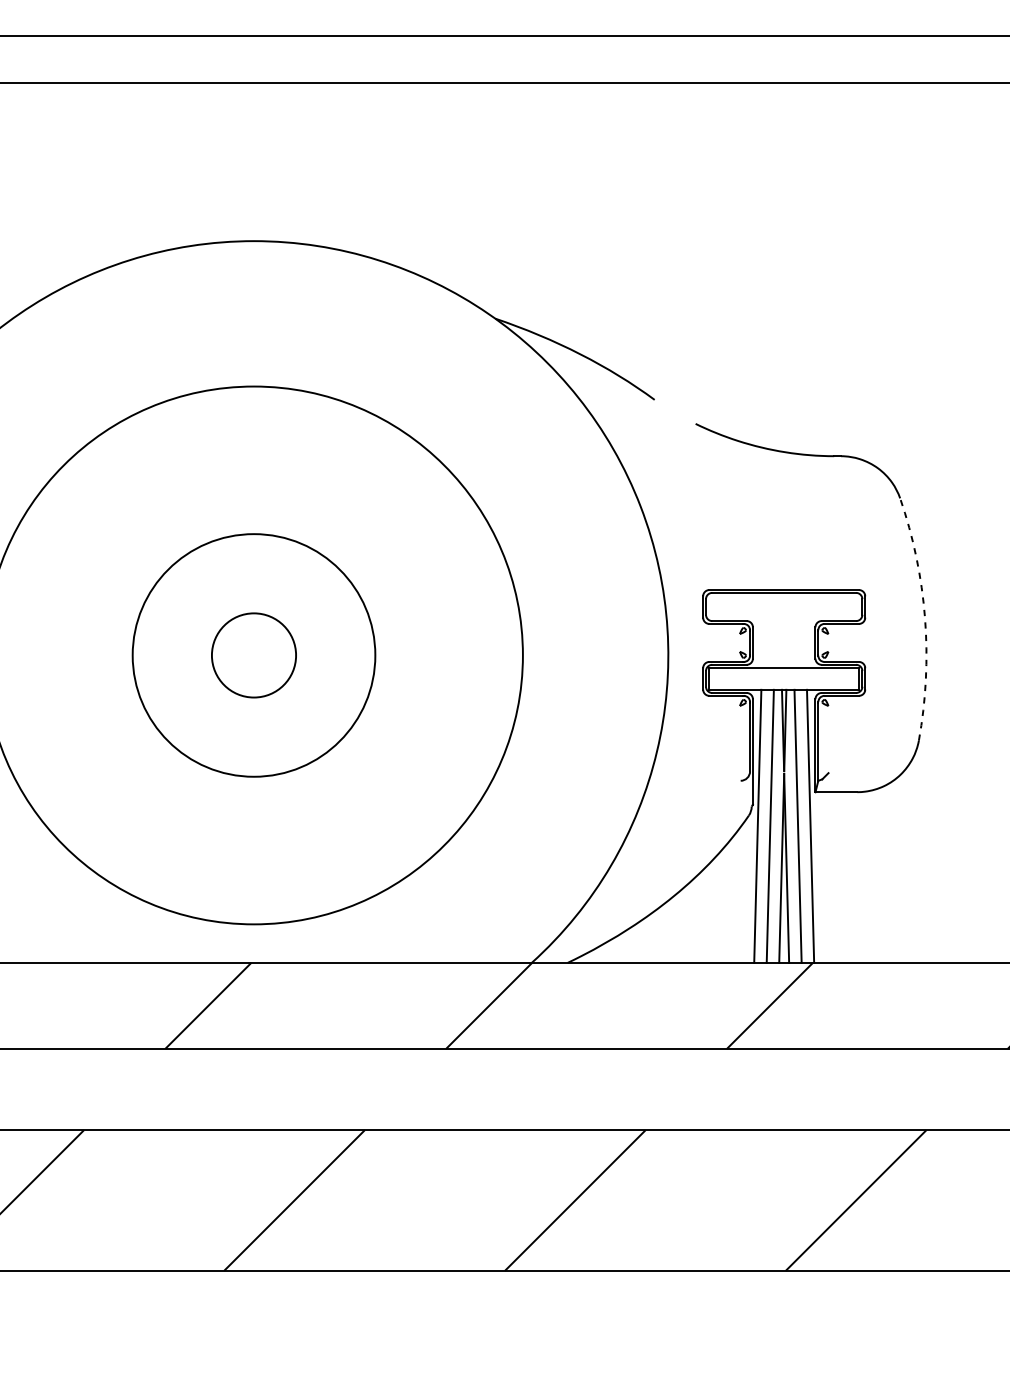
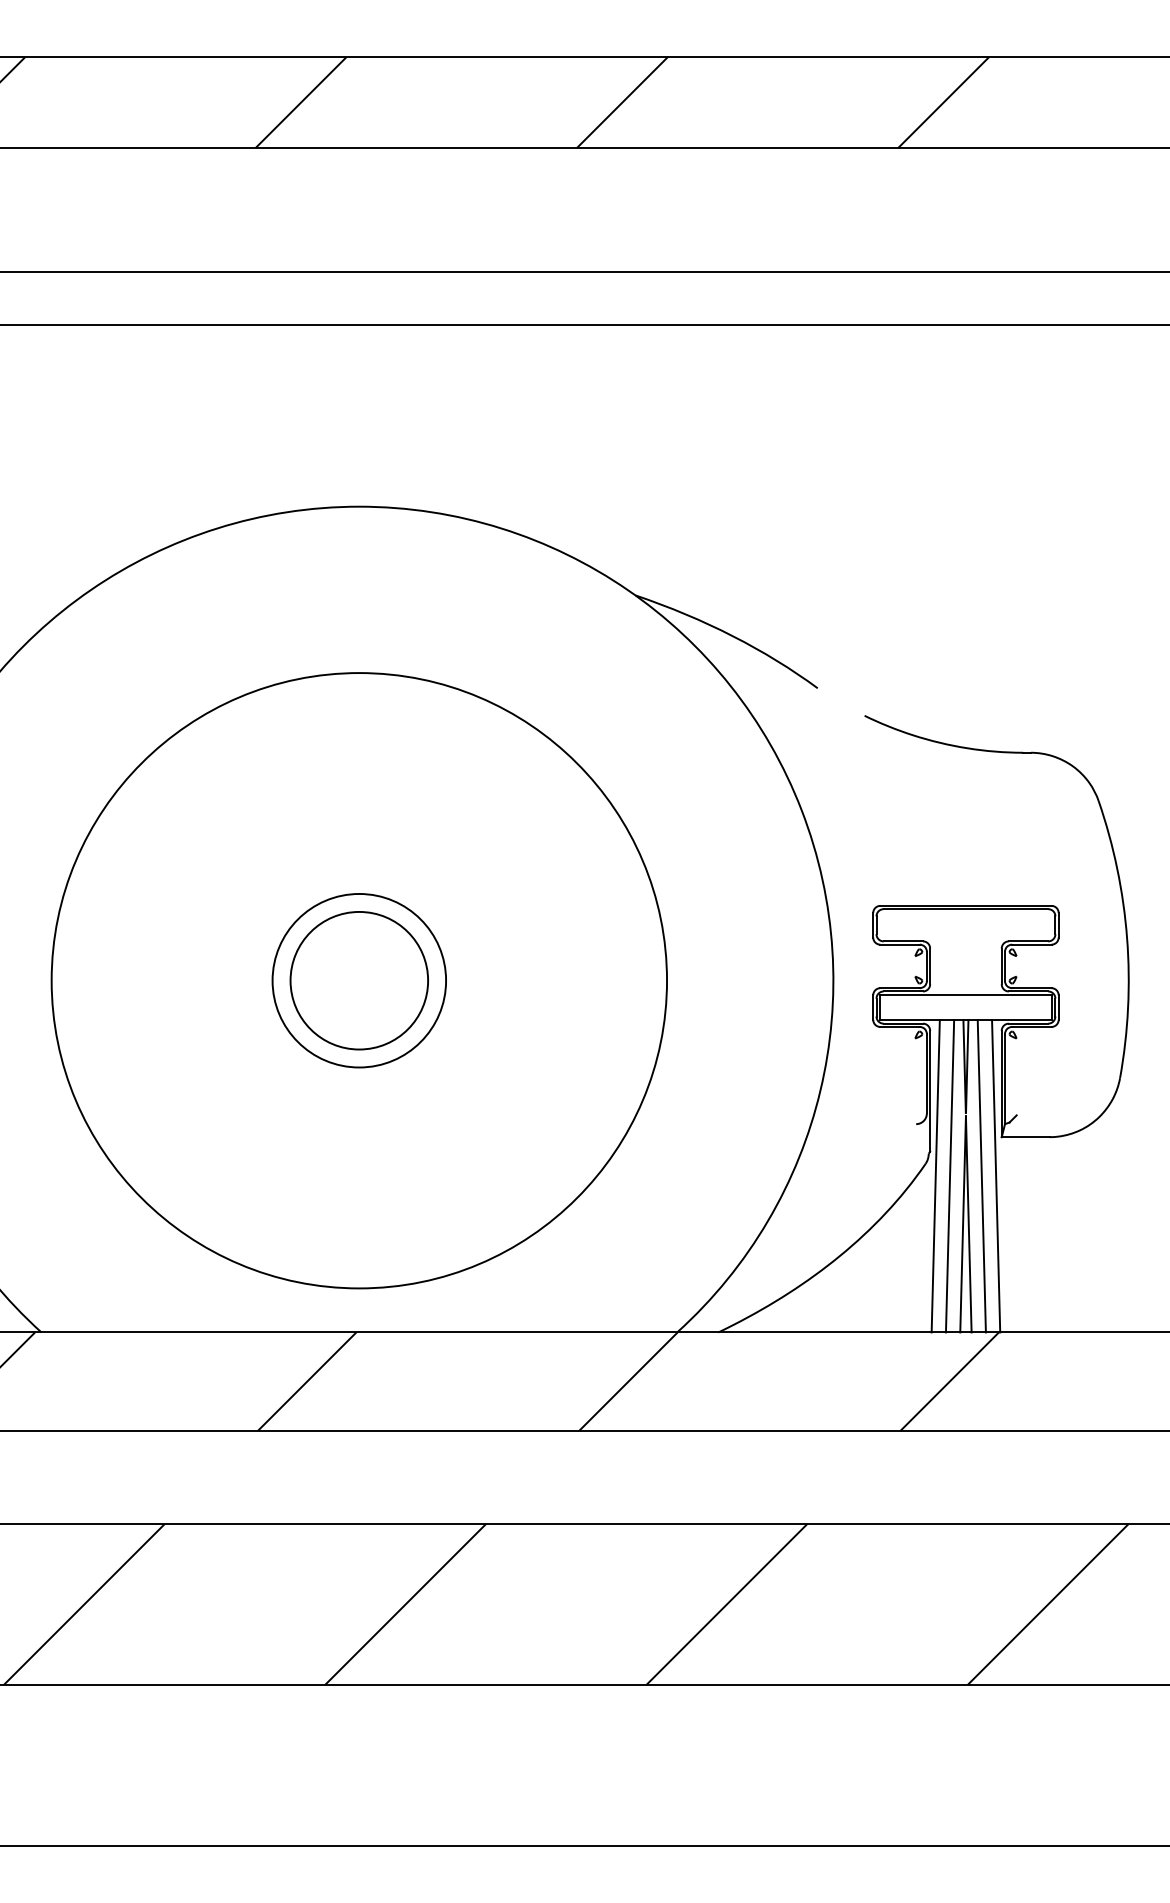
arc: (925, 618) -> (1127, 938), dashed -> solid
circle: (254, 655) -> (359, 980), size x0.62
circle: (254, 655) -> (359, 980), size x1.43

